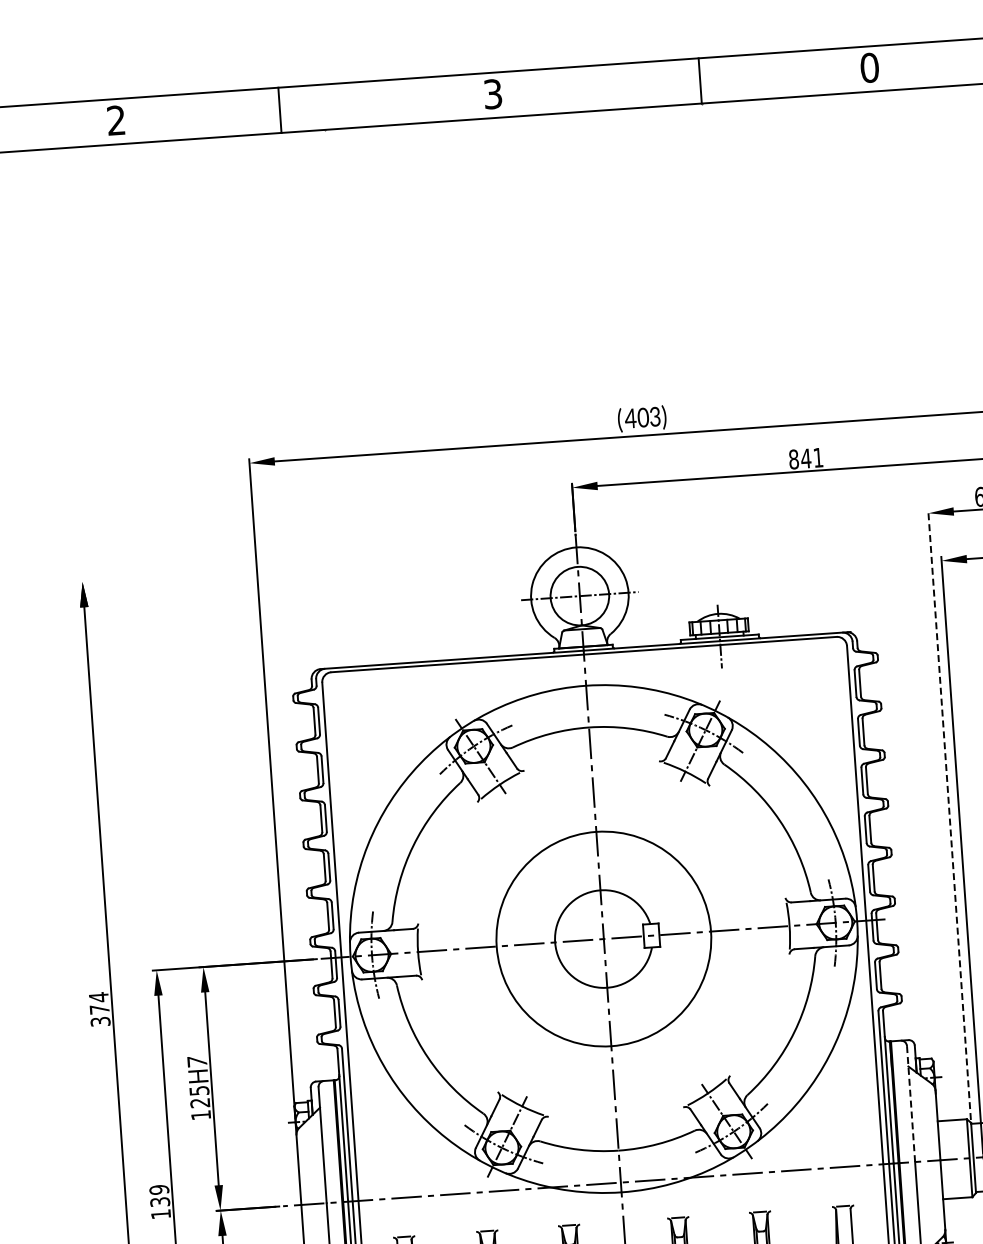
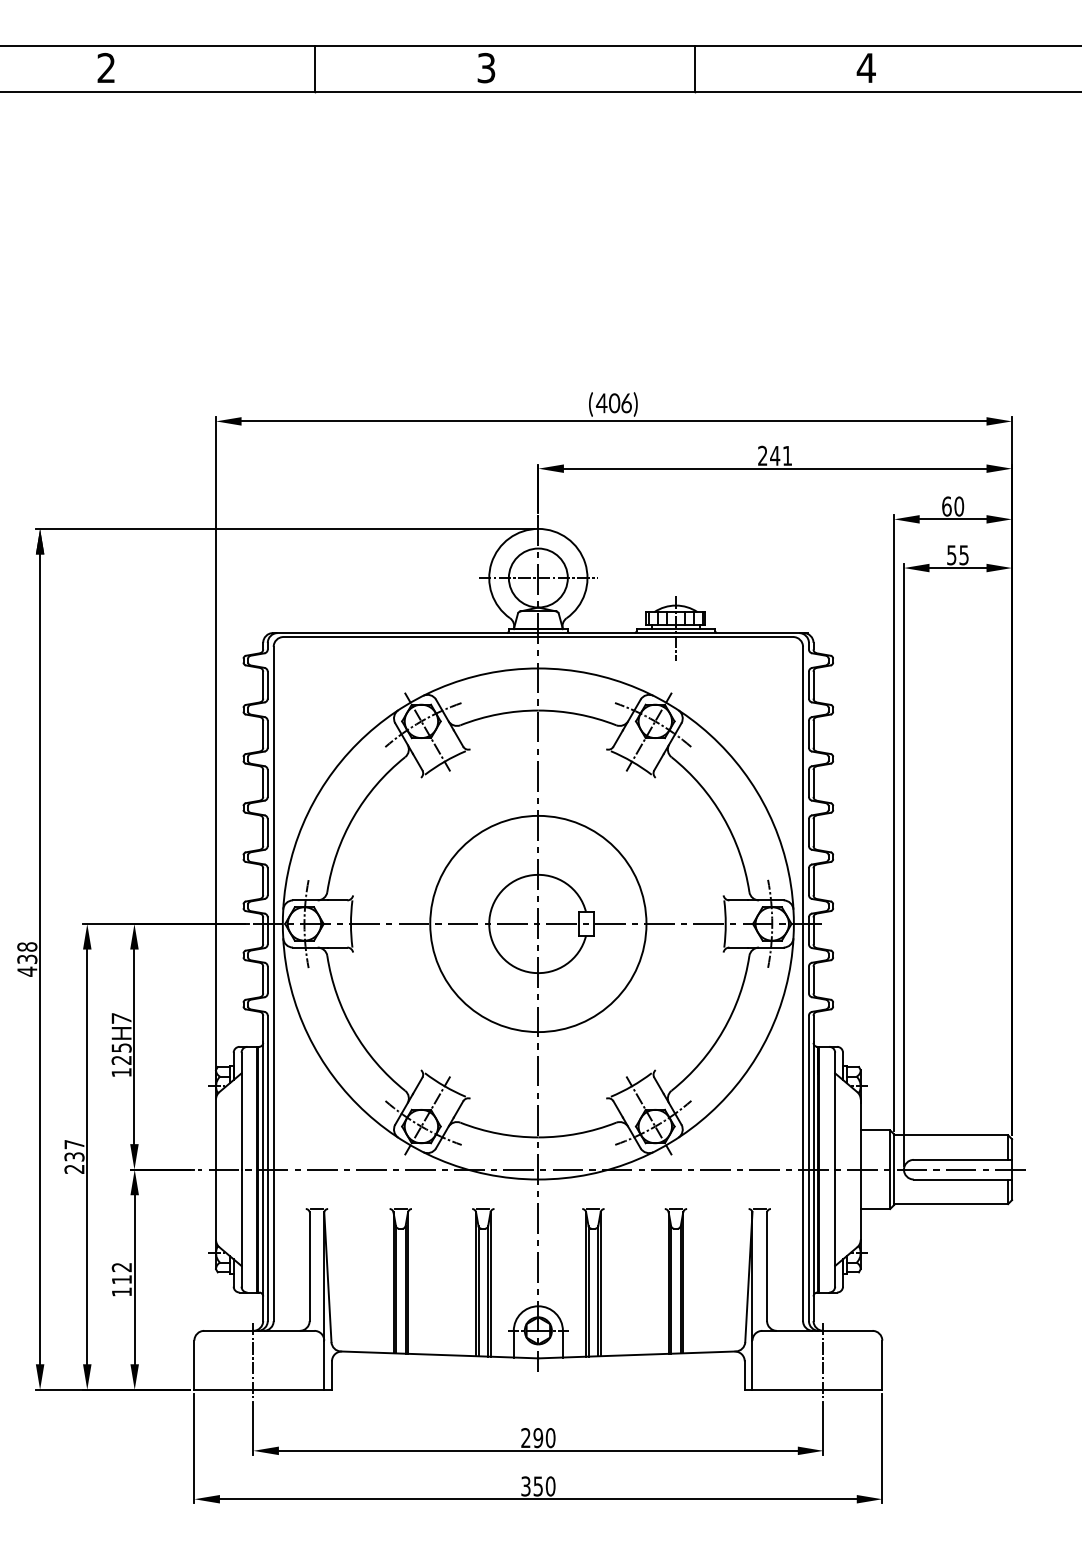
text: (868, 67) -> (865, 67), 0 -> 4
line: (280, 110) -> (315, 69), moved
text: (655, 416) -> (626, 402), 3) -> 6)
text: (793, 459) -> (762, 455), 841 -> 241
line: (325, 564) -> (285, 528), added
line: (949, 814) -> (894, 823), dashed -> solid
text: (99, 1009) -> (27, 959), 374 -> 438
line: (911, 1104) -> (835, 1111), dashed -> solid
text: (160, 1201) -> (74, 1156), 139 -> 237

